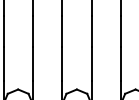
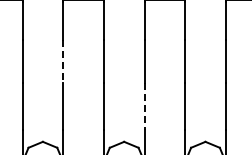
line: (33, 31) -> (63, 61), solid -> dashed
line: (91, 64) -> (144, 107), solid -> dashed

